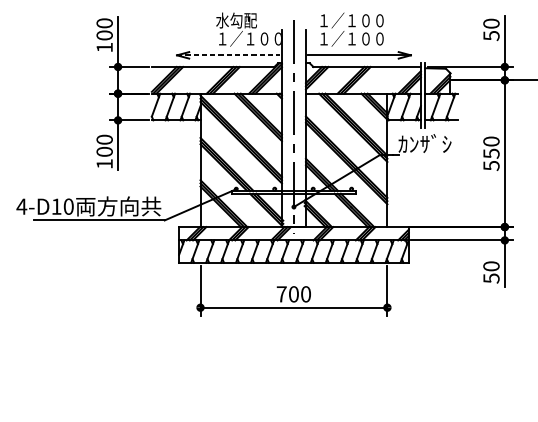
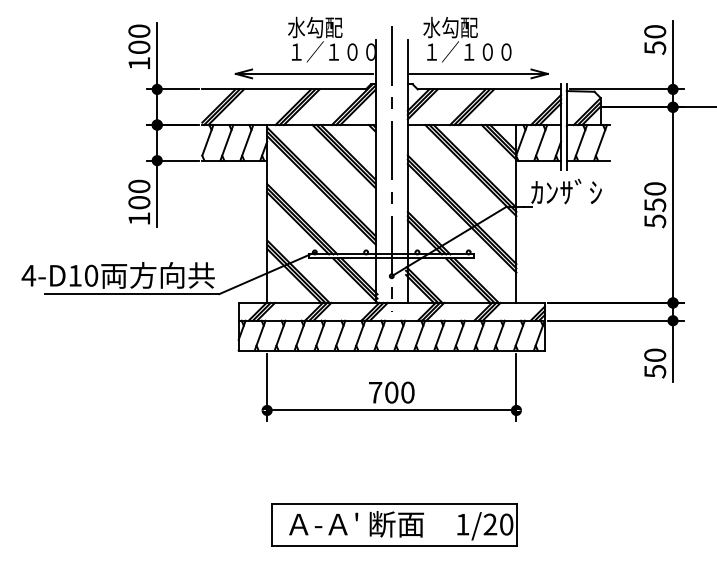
text: (350, 20) -> (467, 27), １／１００ -> 水勾配
line: (228, 55) -> (304, 73), dashed -> solid
part: (295, 393) -> (394, 524), added

